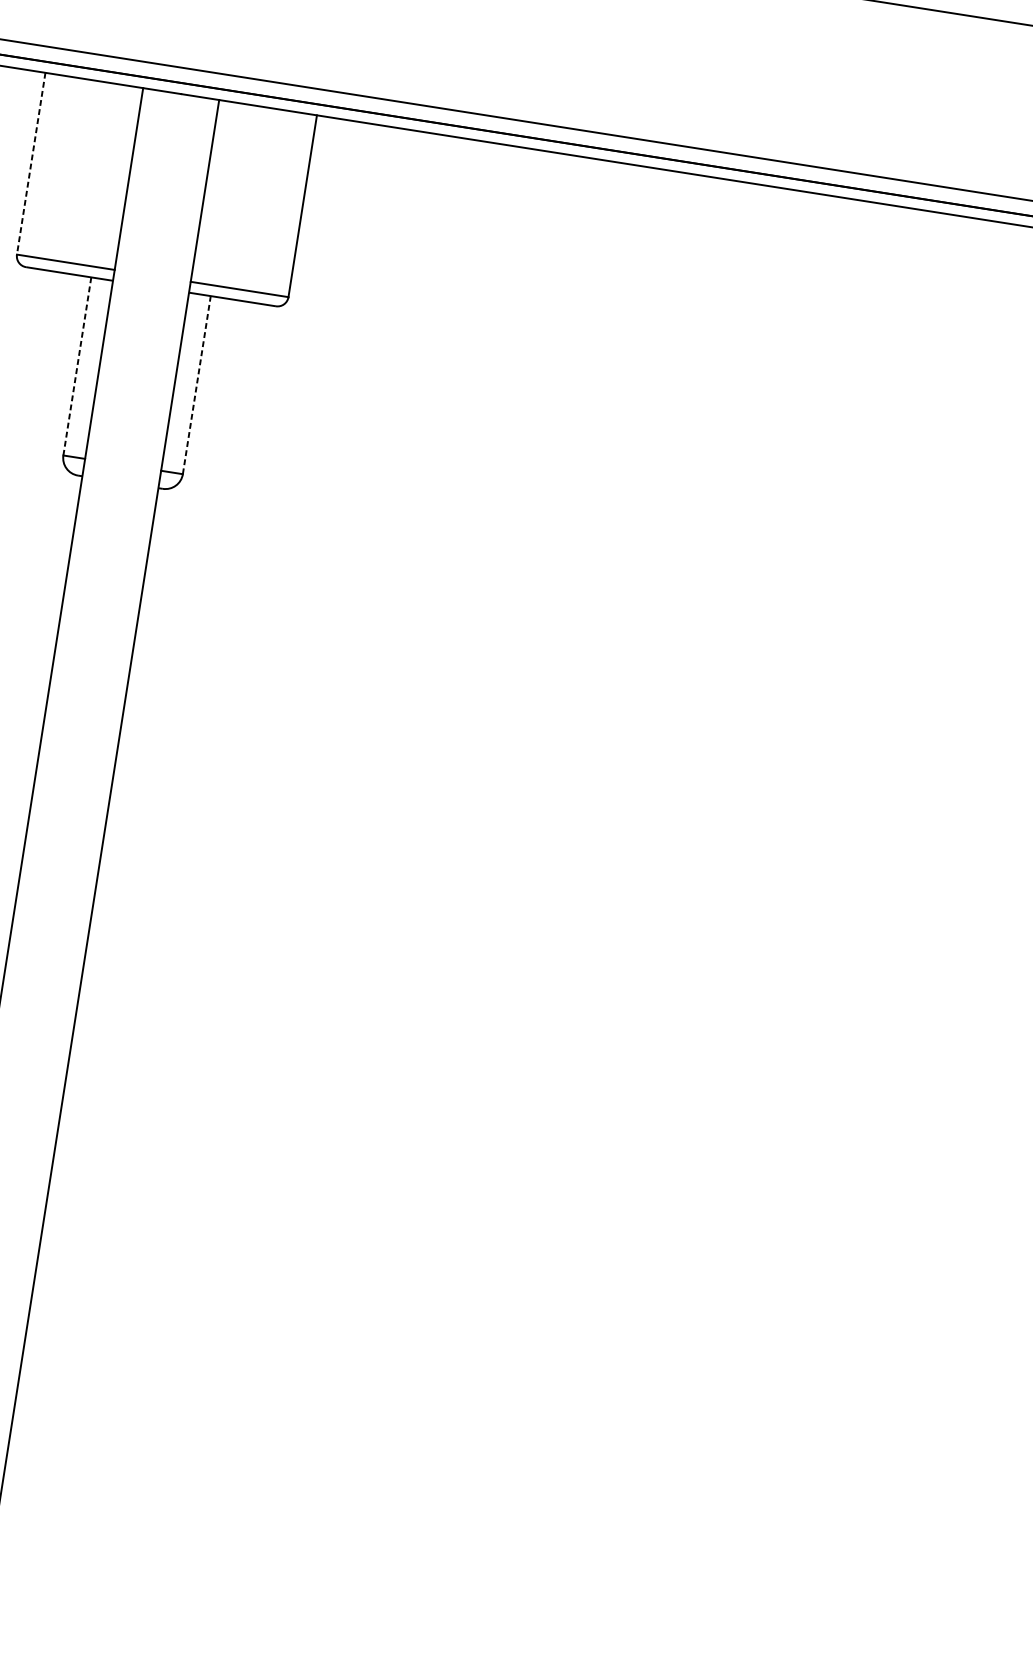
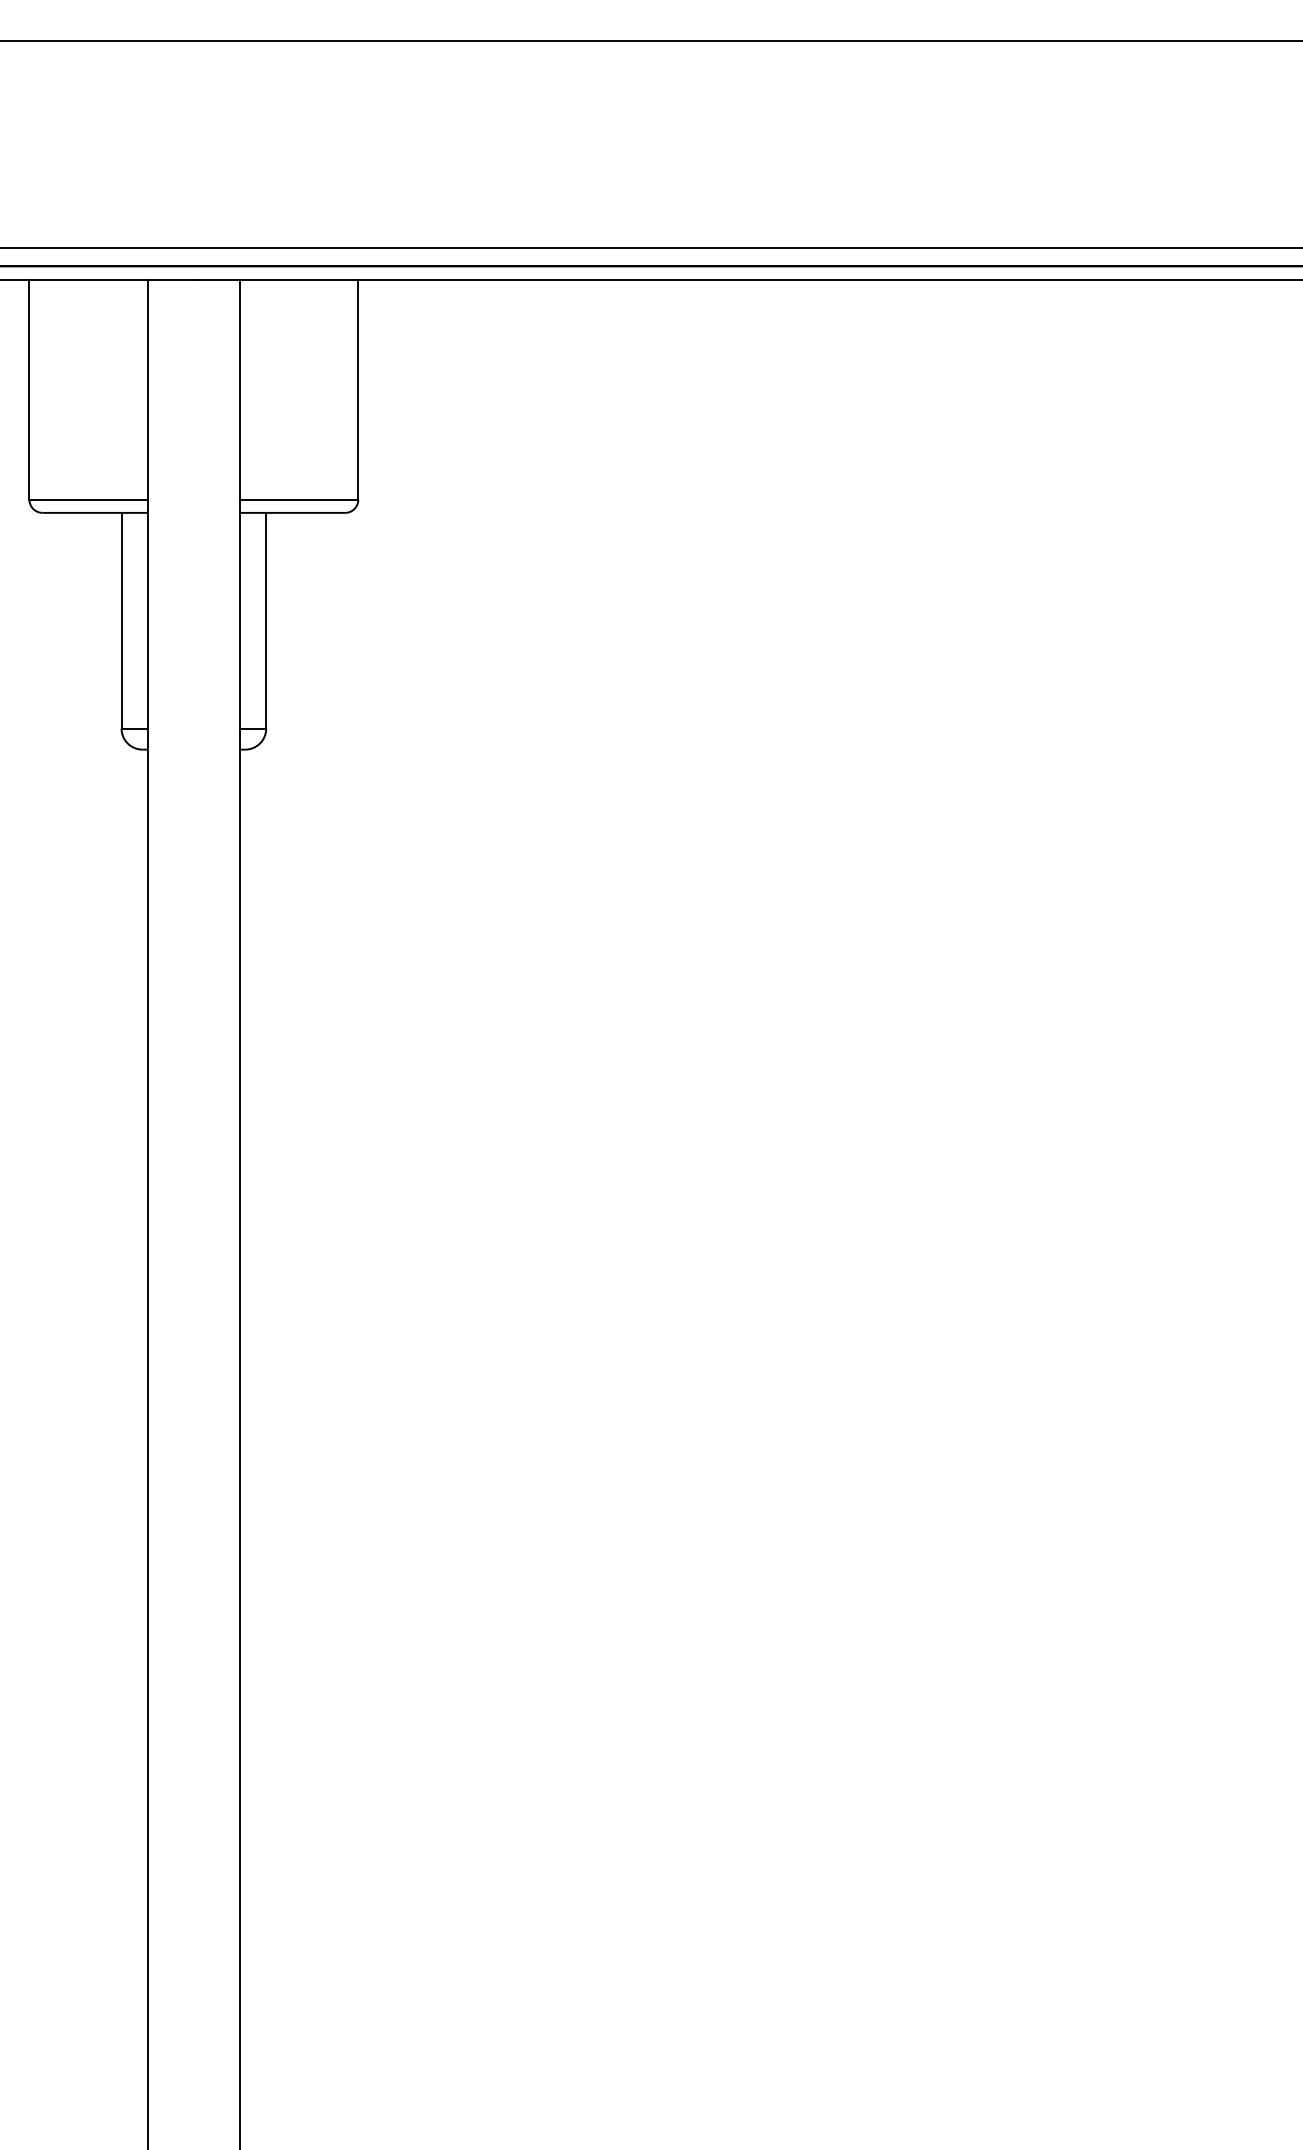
line: (31, 164) -> (29, 390), dashed -> solid
line: (77, 366) -> (121, 620), dashed -> solid
line: (197, 384) -> (266, 620), dashed -> solid

